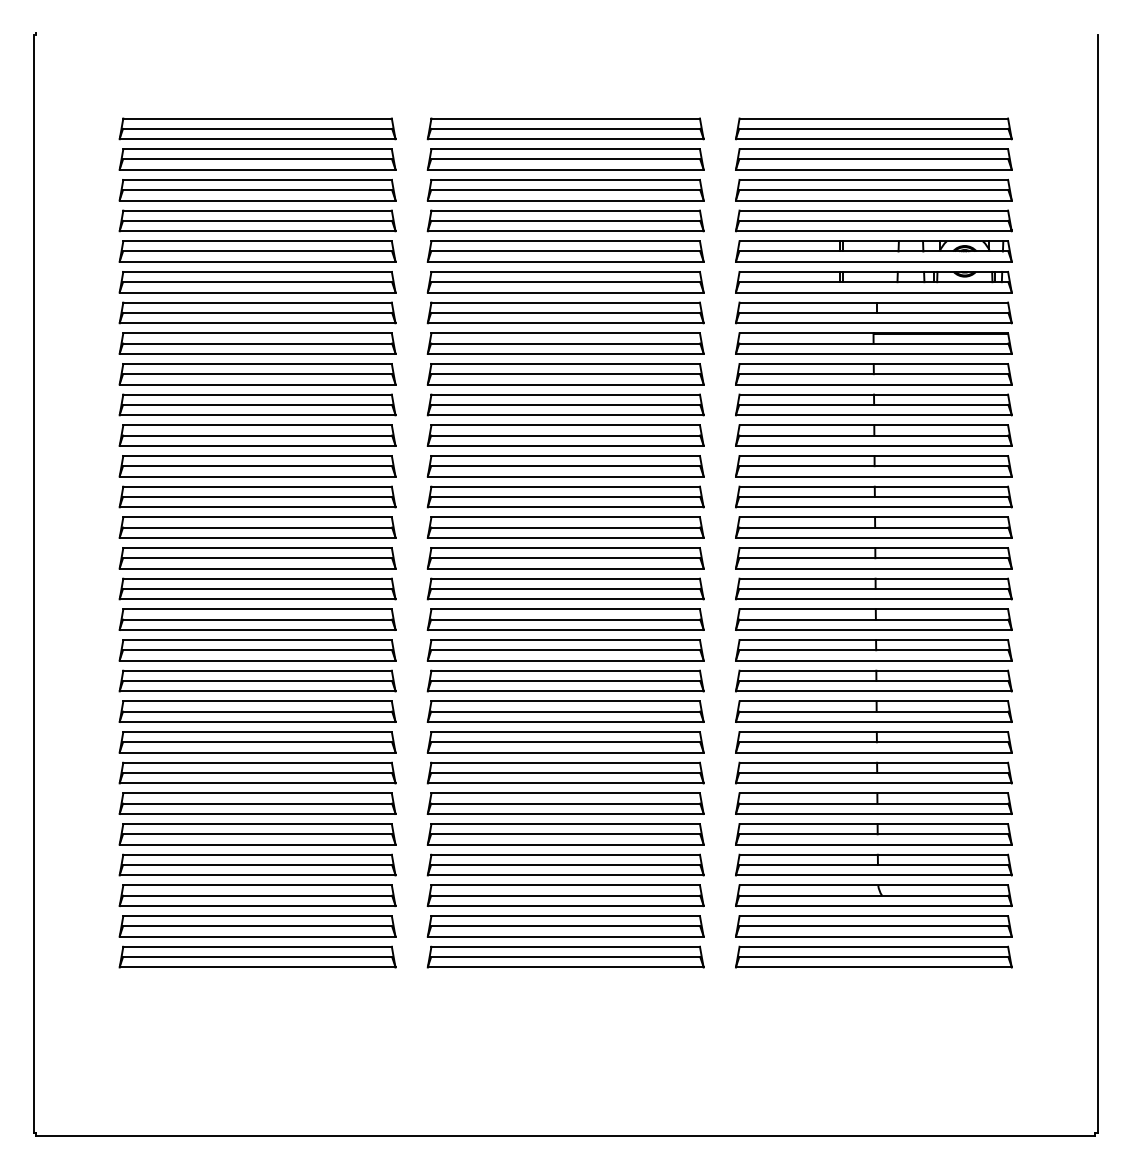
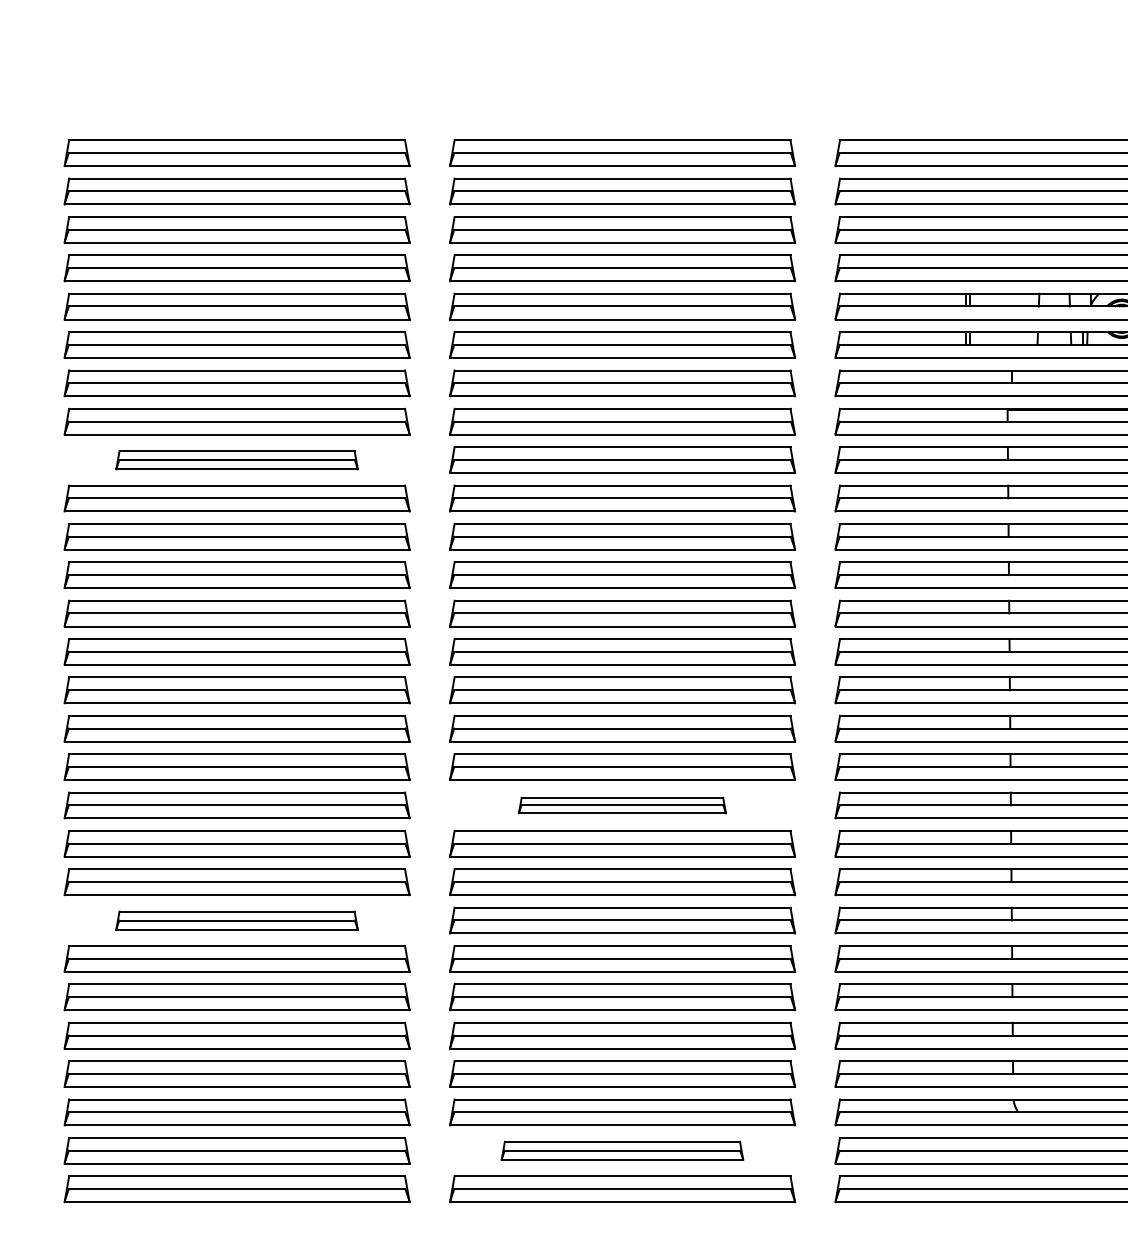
part: (257, 374) -> (237, 460), size x0.7
part: (565, 650) -> (622, 805), size x0.6
part: (257, 742) -> (237, 920), size x0.7
part: (565, 926) -> (622, 1150), size x0.7

